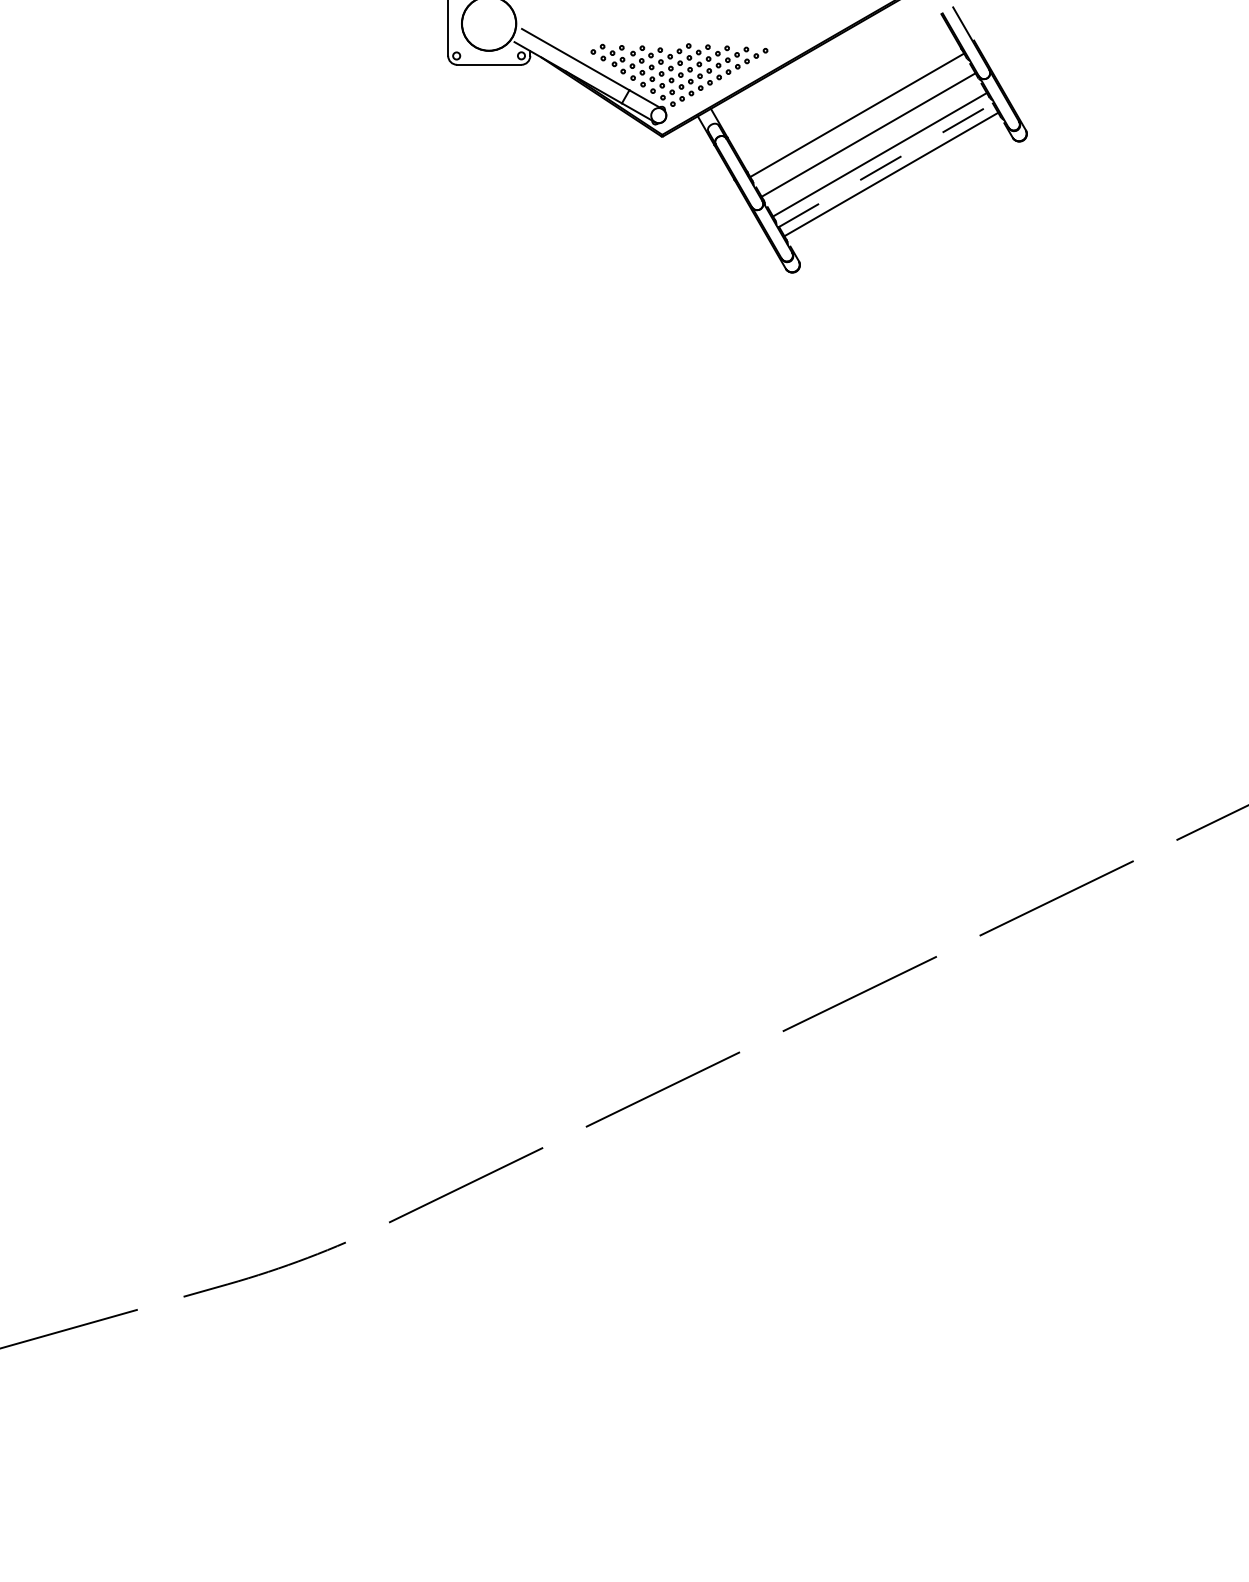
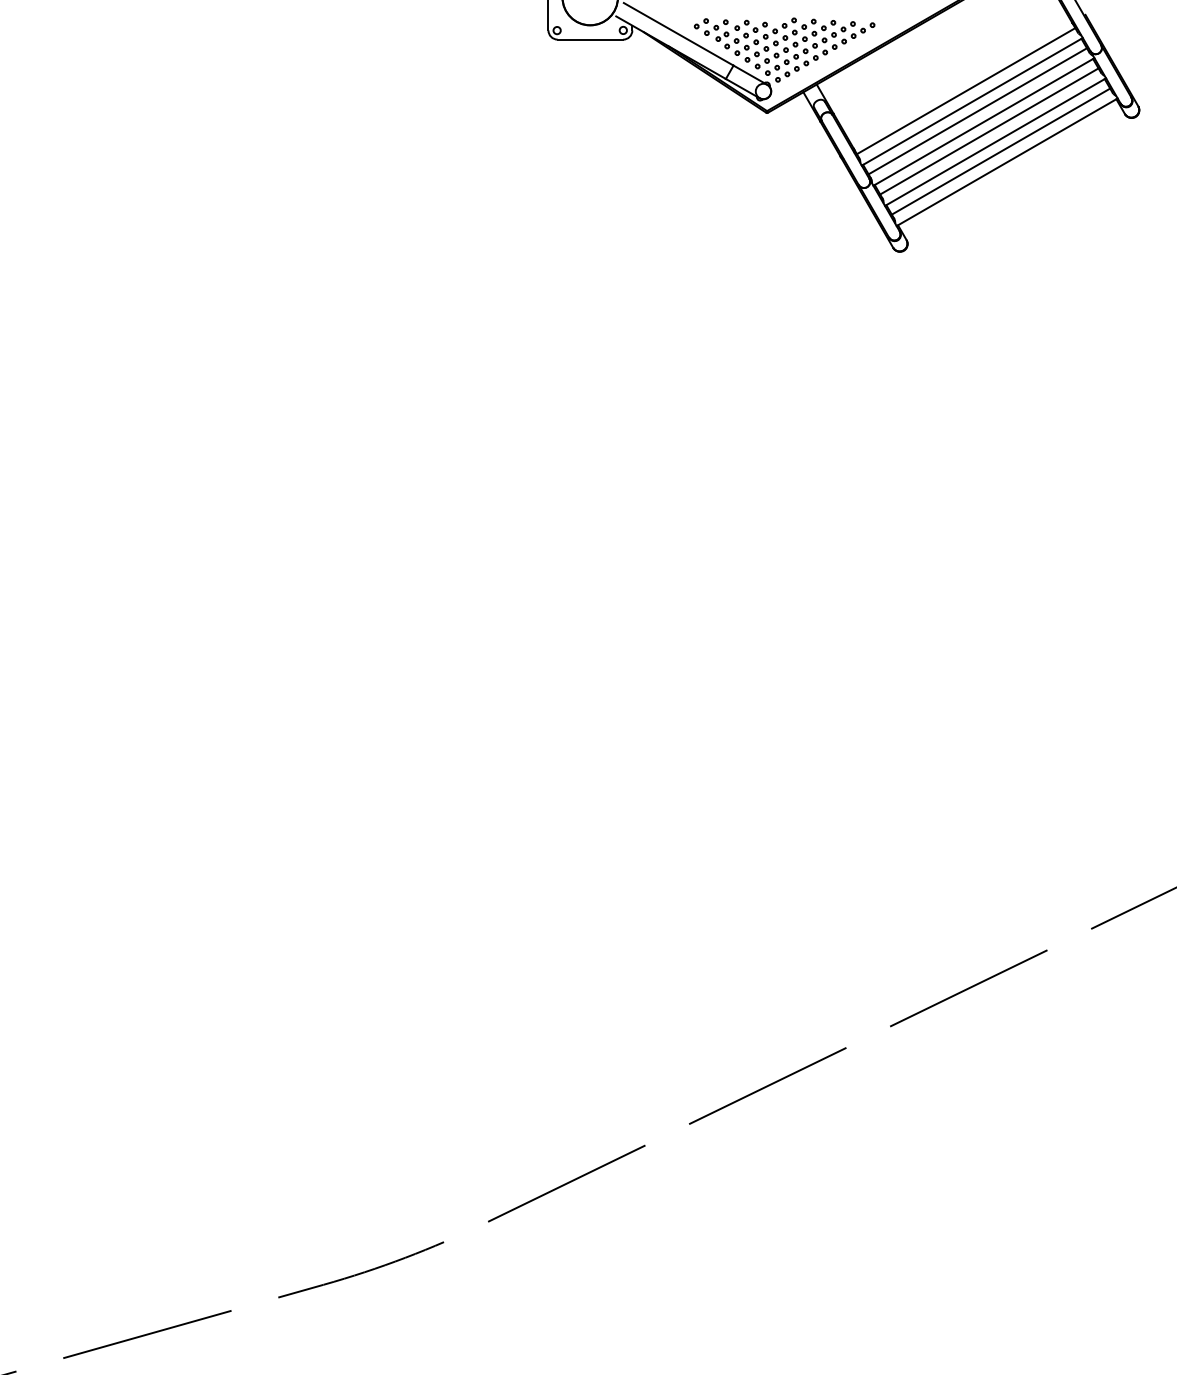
line: (863, 125) -> (972, 101), added
line: (874, 145) -> (983, 121), added
line: (886, 165) -> (996, 142), dashed -> solid
line: (897, 184) -> (1007, 161), added

